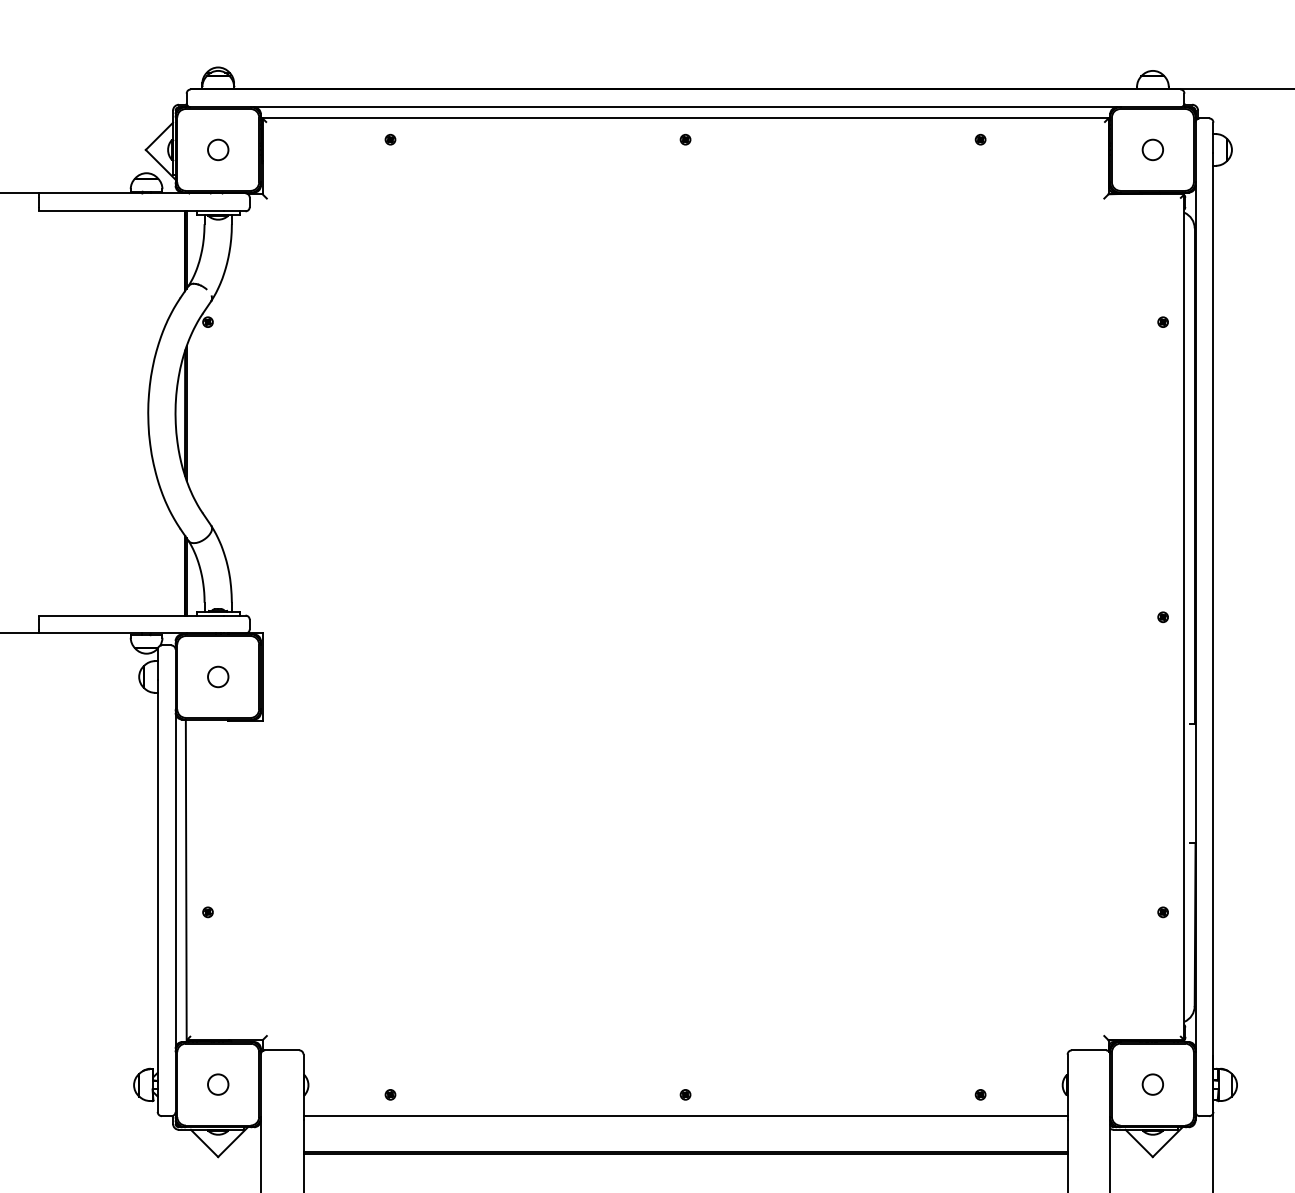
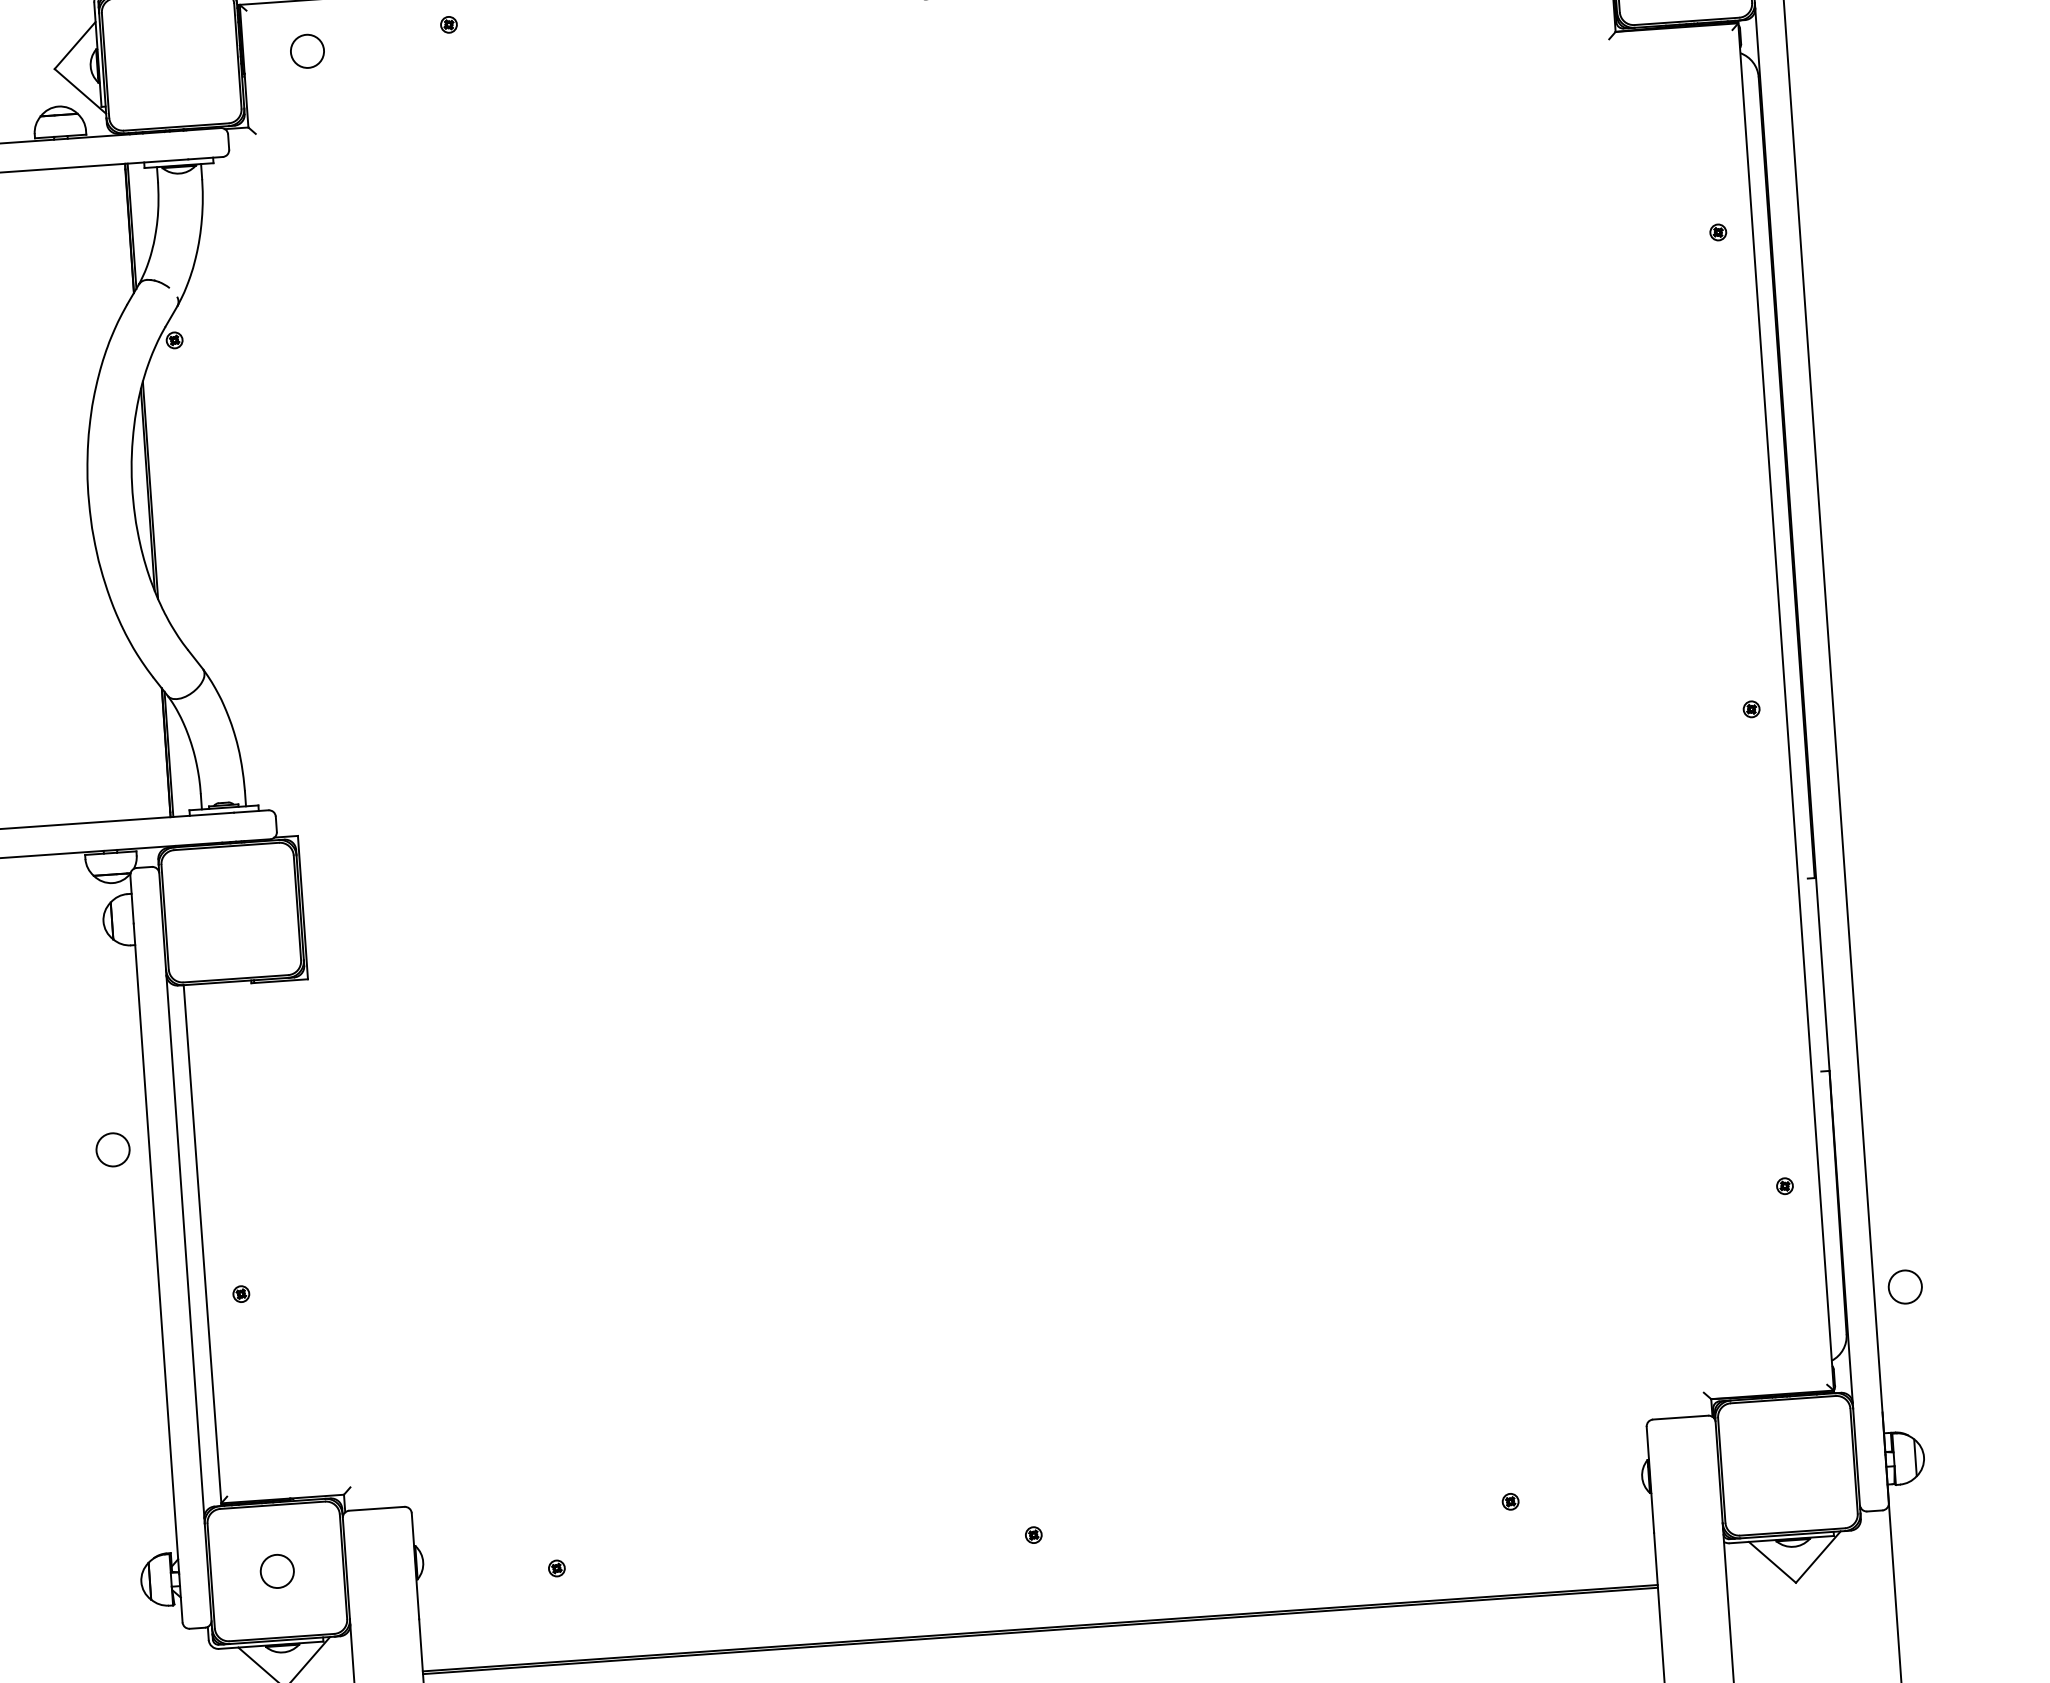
circle: (218, 149) -> (307, 50), moved
circle: (218, 676) -> (113, 1149), moved
circle: (1152, 1084) -> (1904, 1286), moved
line: (685, 1116) -> (1036, 1570), removed

